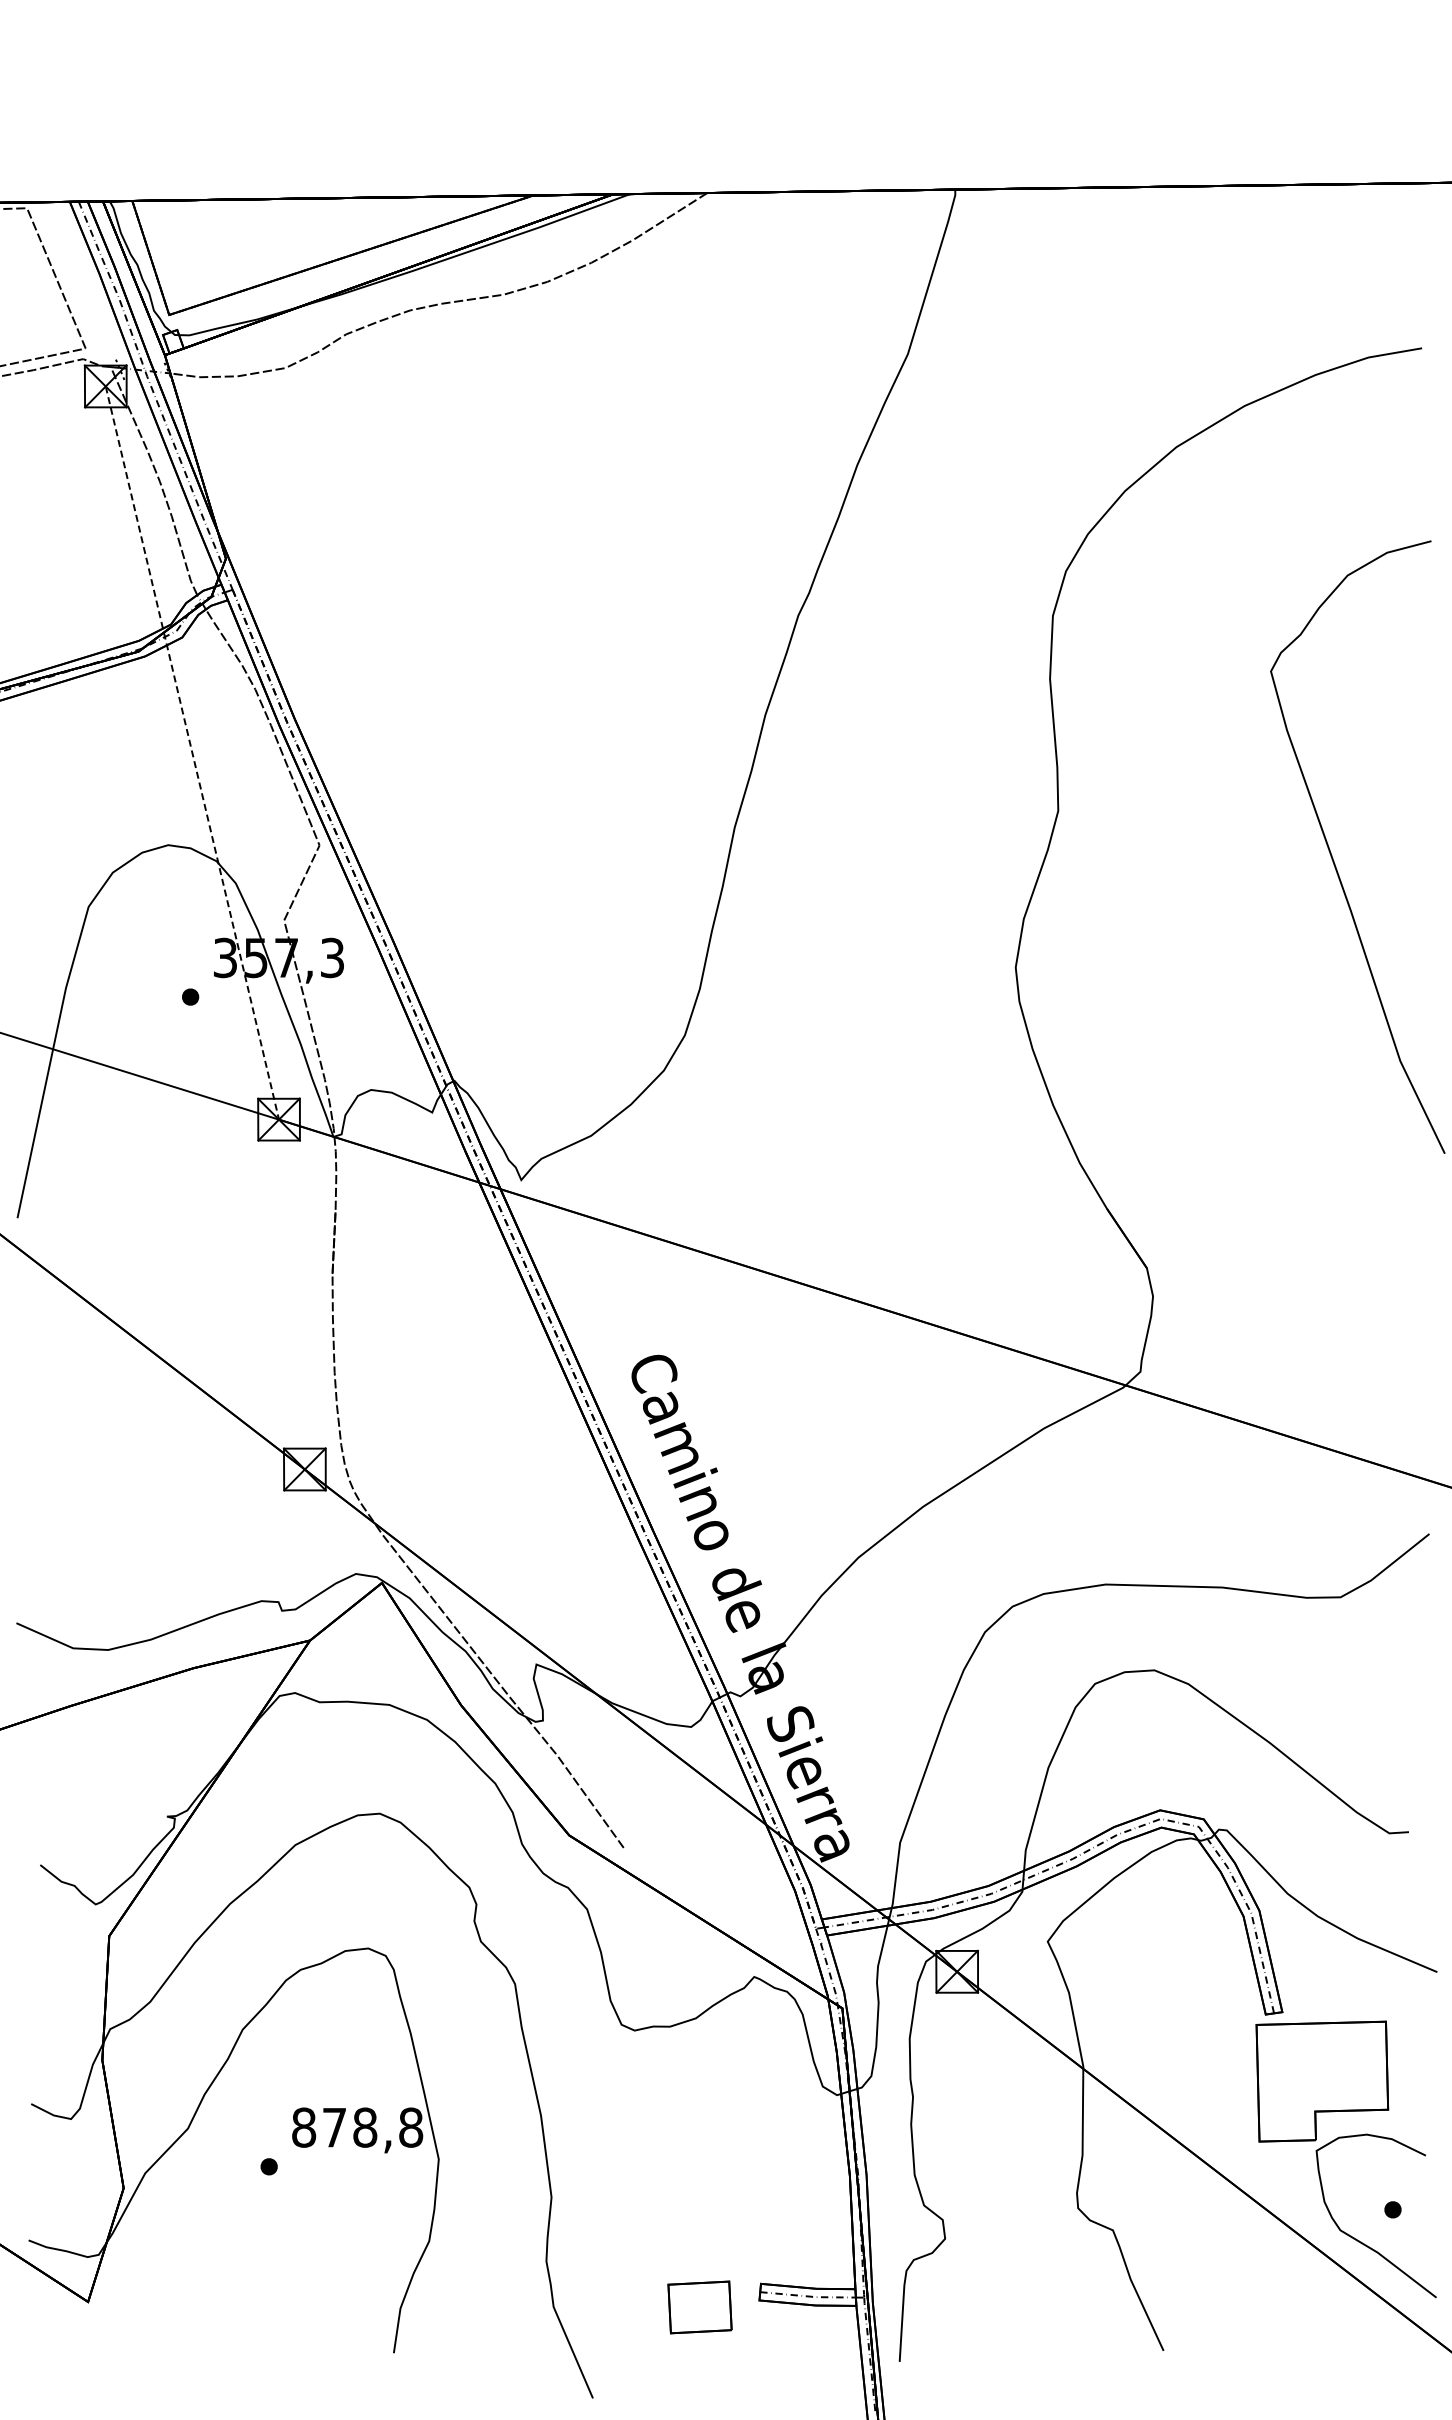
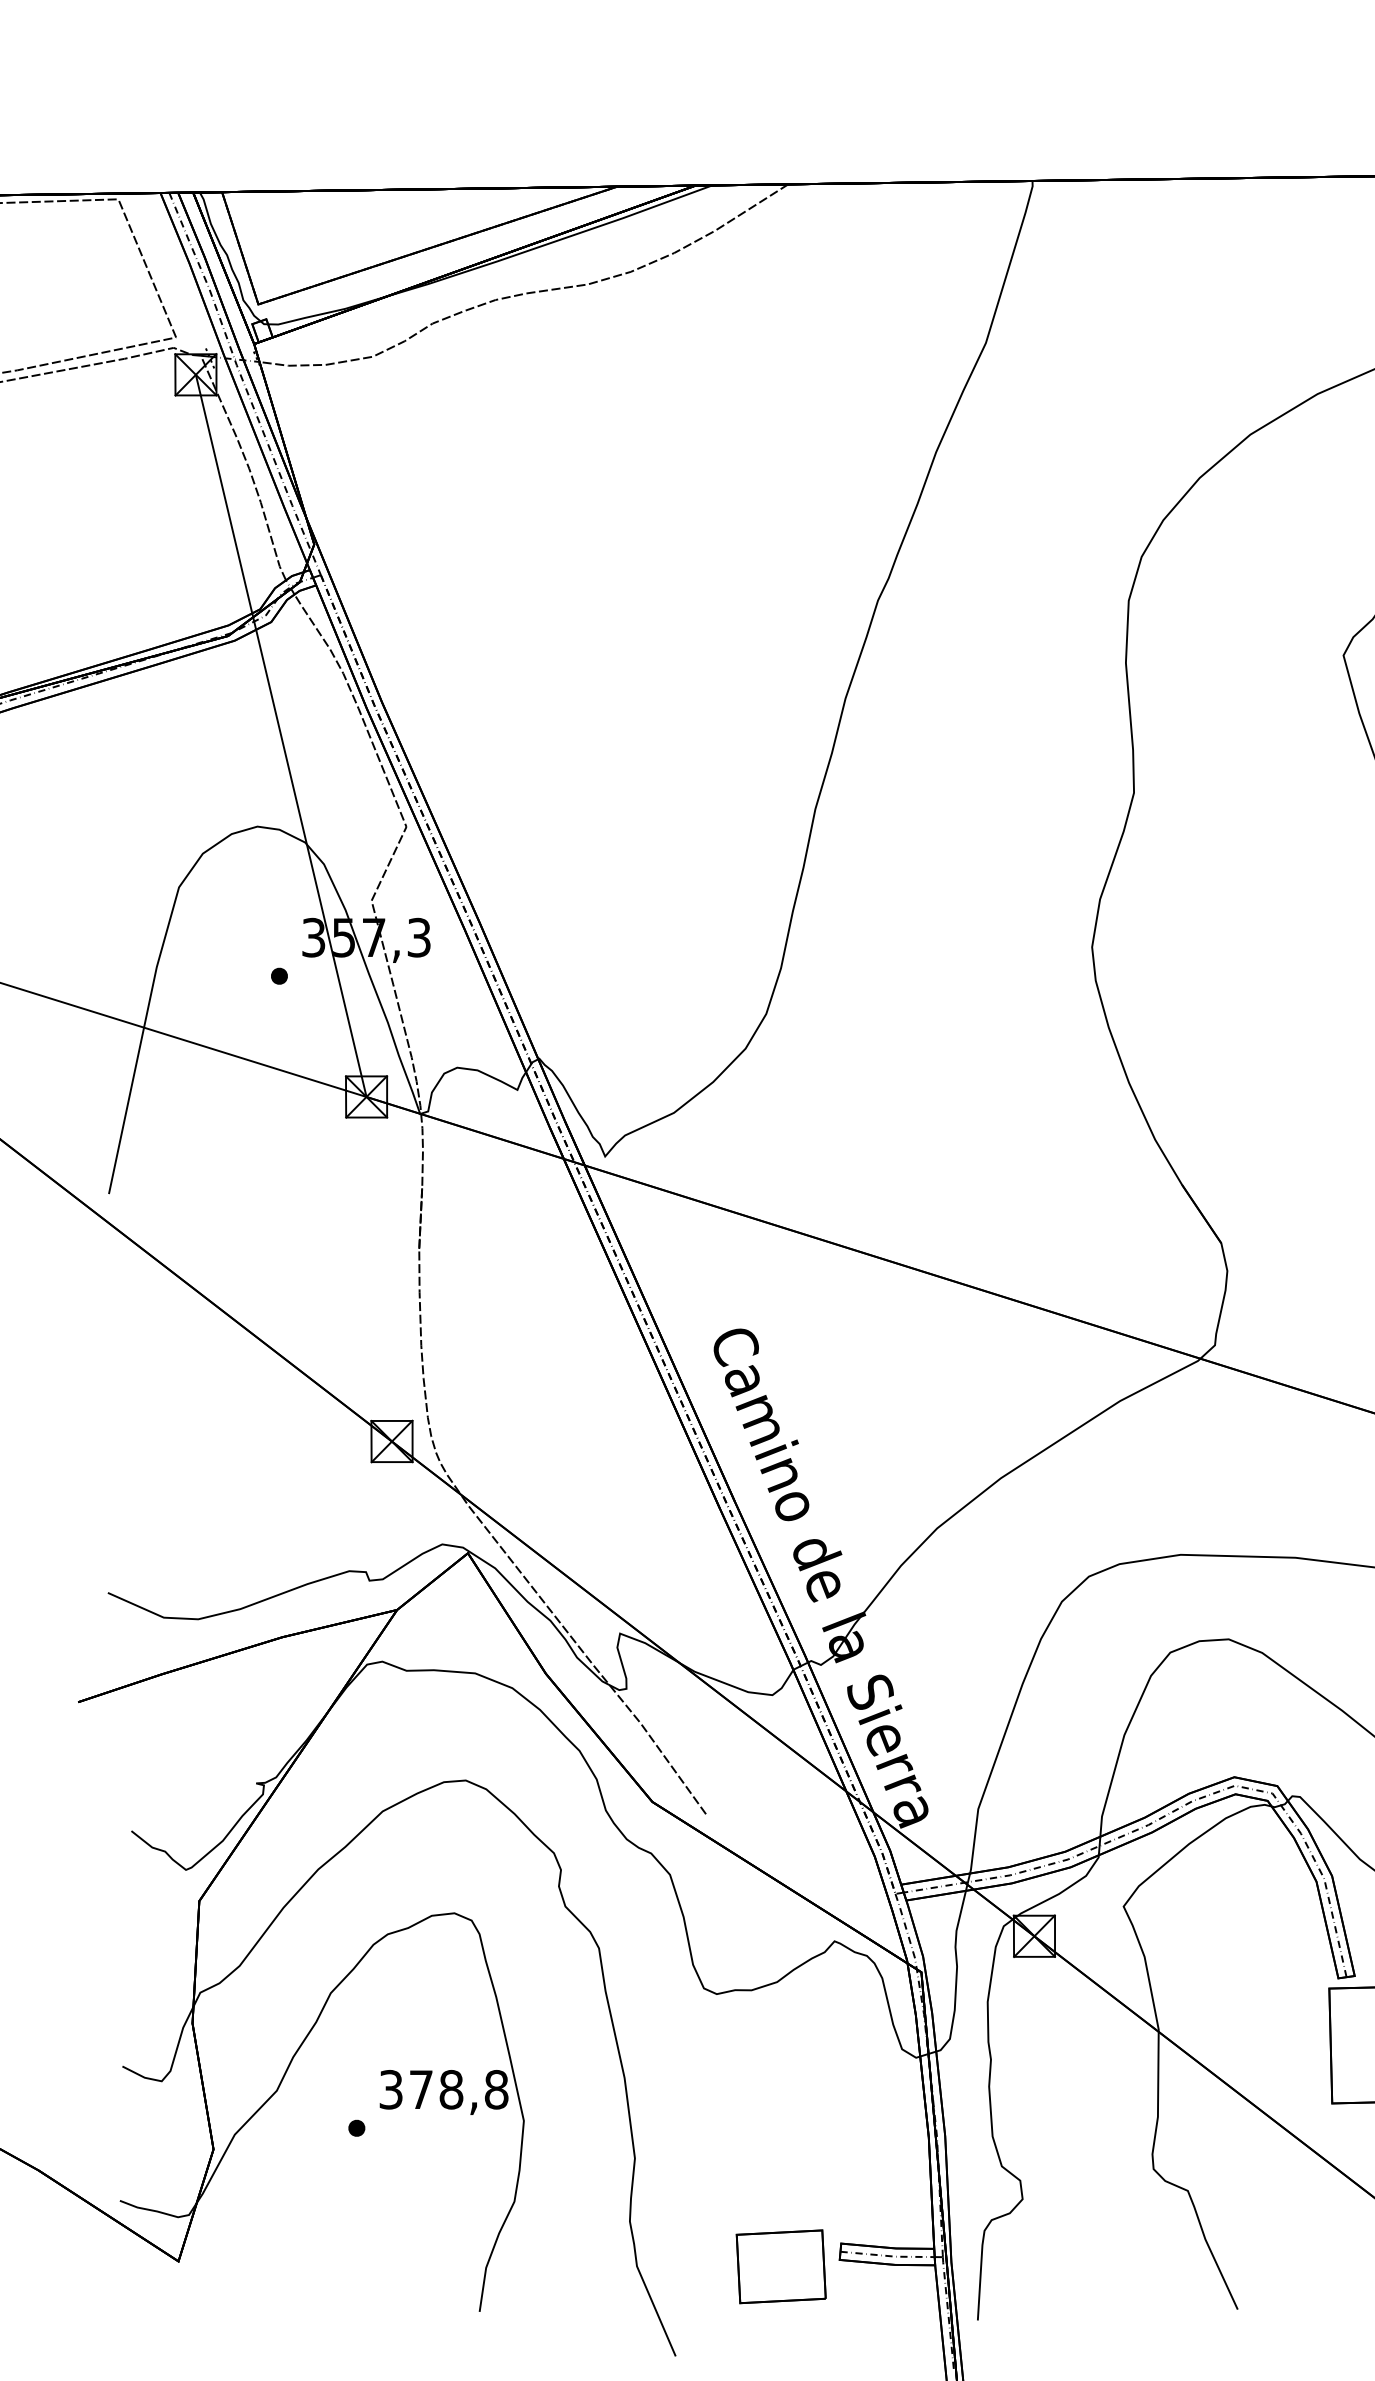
line: (192, 753) -> (281, 736), dashed -> solid
text: (304, 2127) -> (391, 2089), 878,8 -> 378,8
part: (699, 2307) -> (780, 2266), size x1.43

